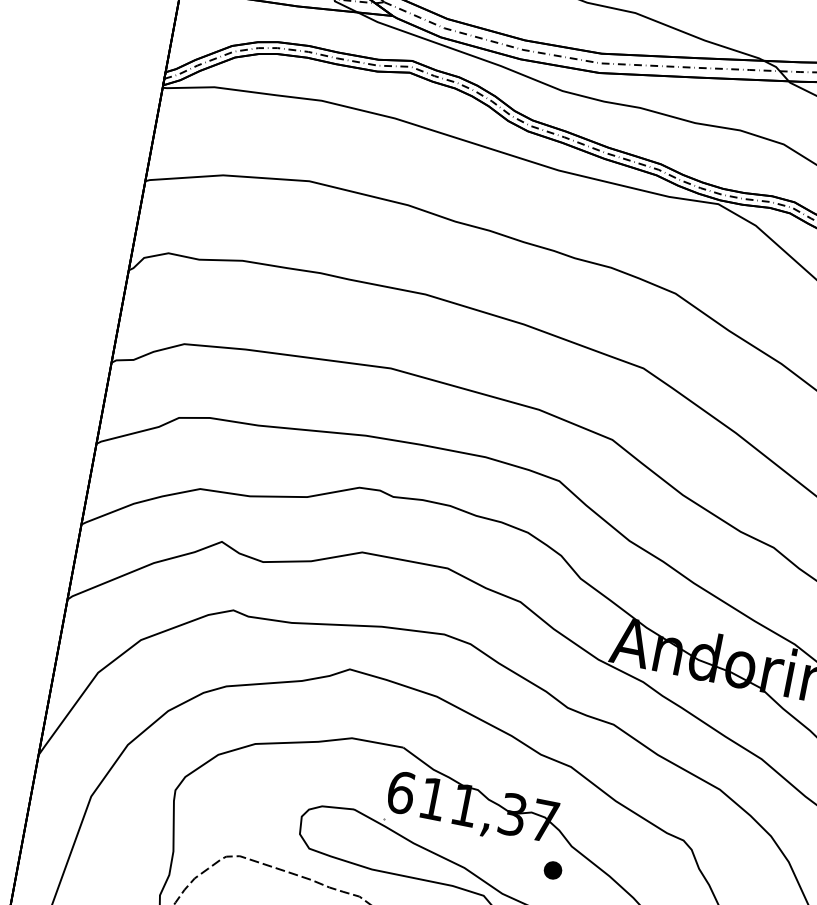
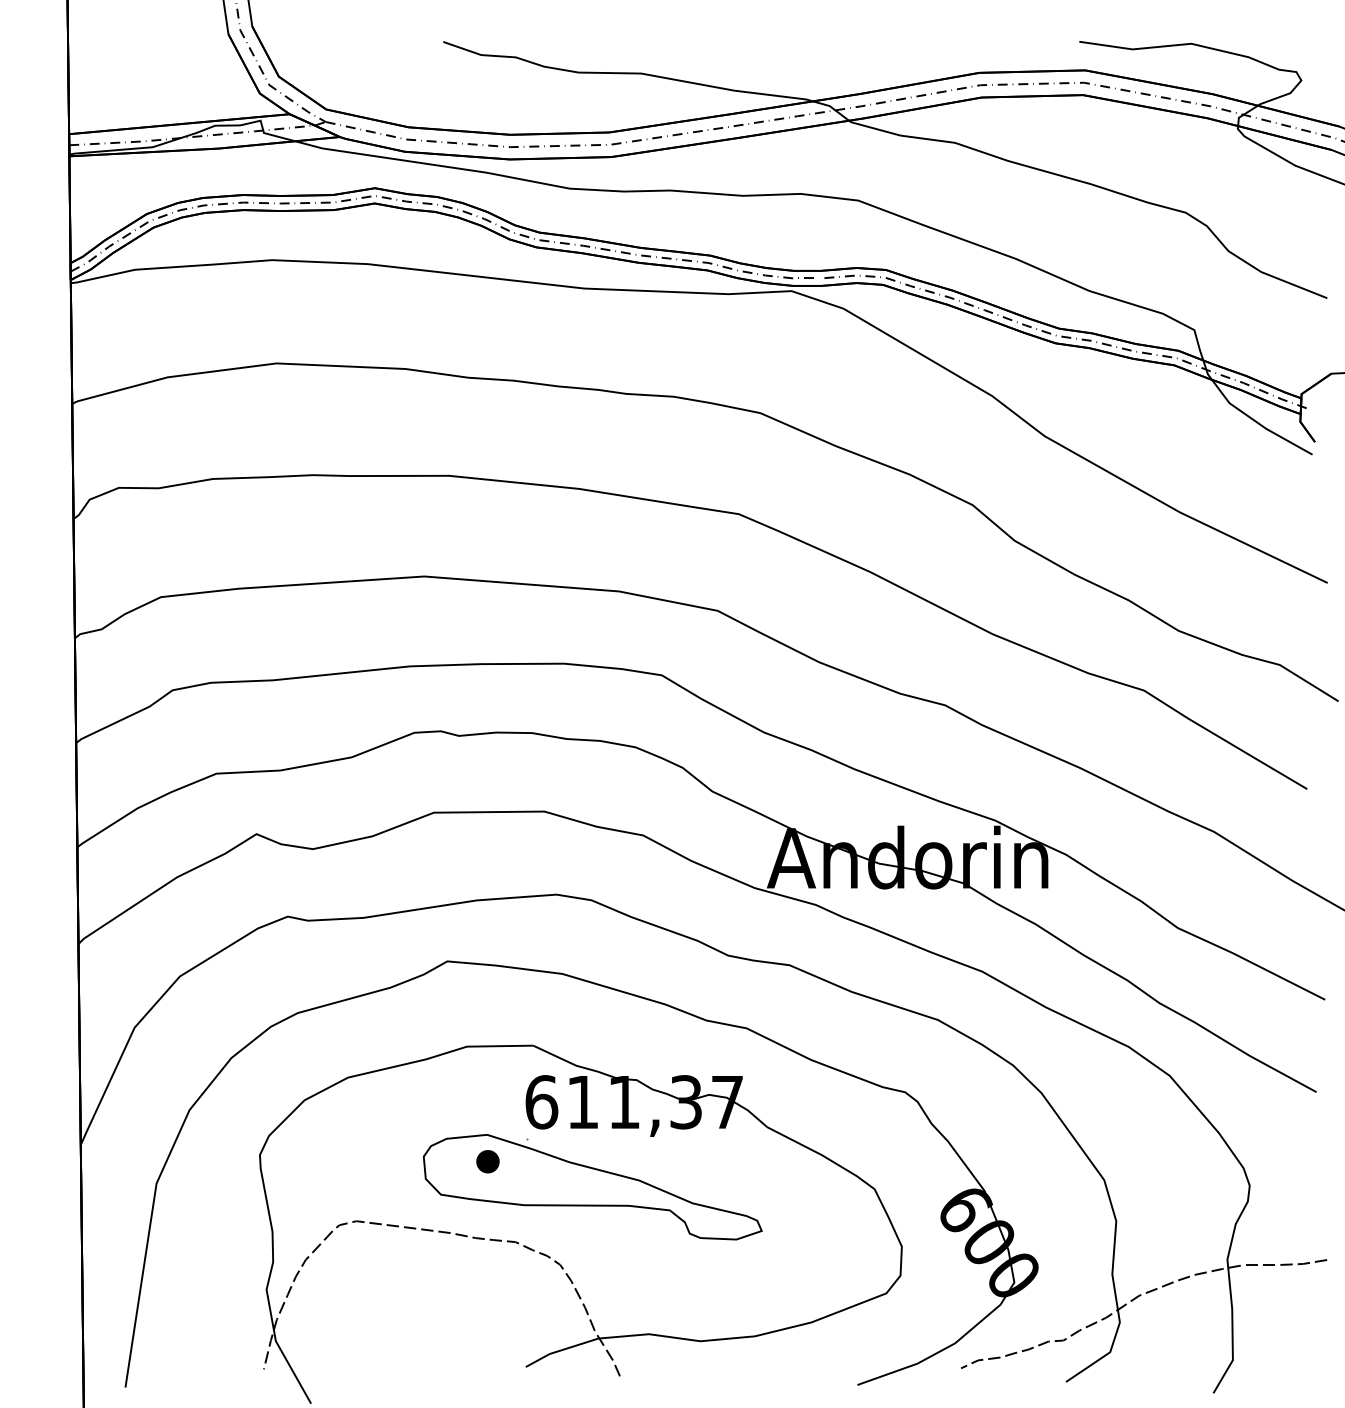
part: (552, 870) -> (487, 1161), moved

